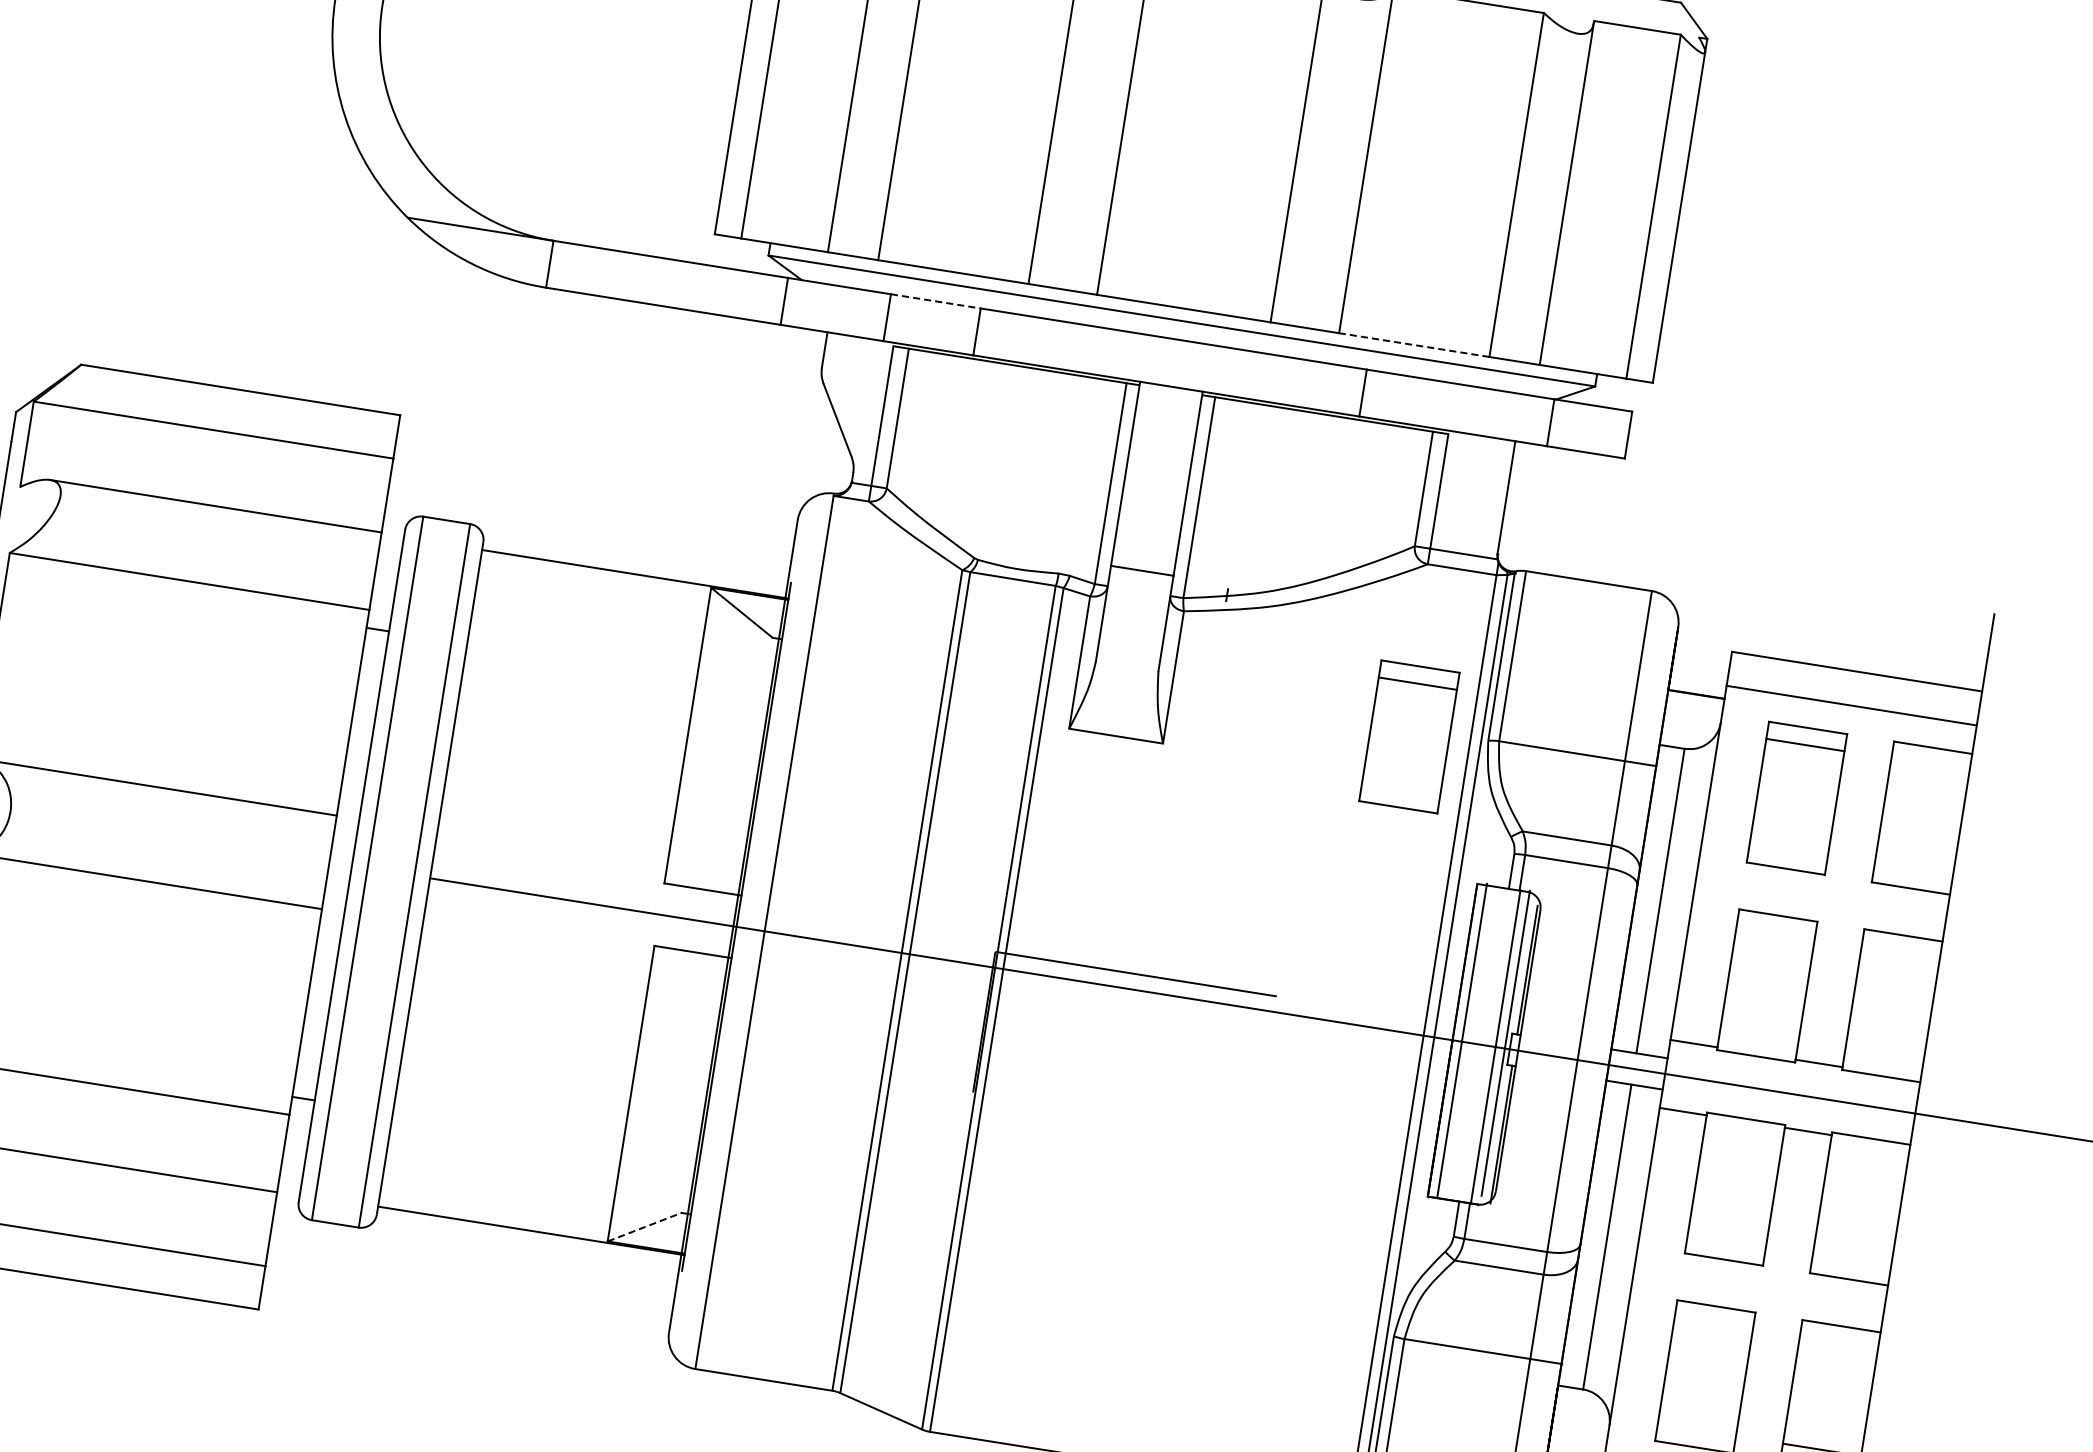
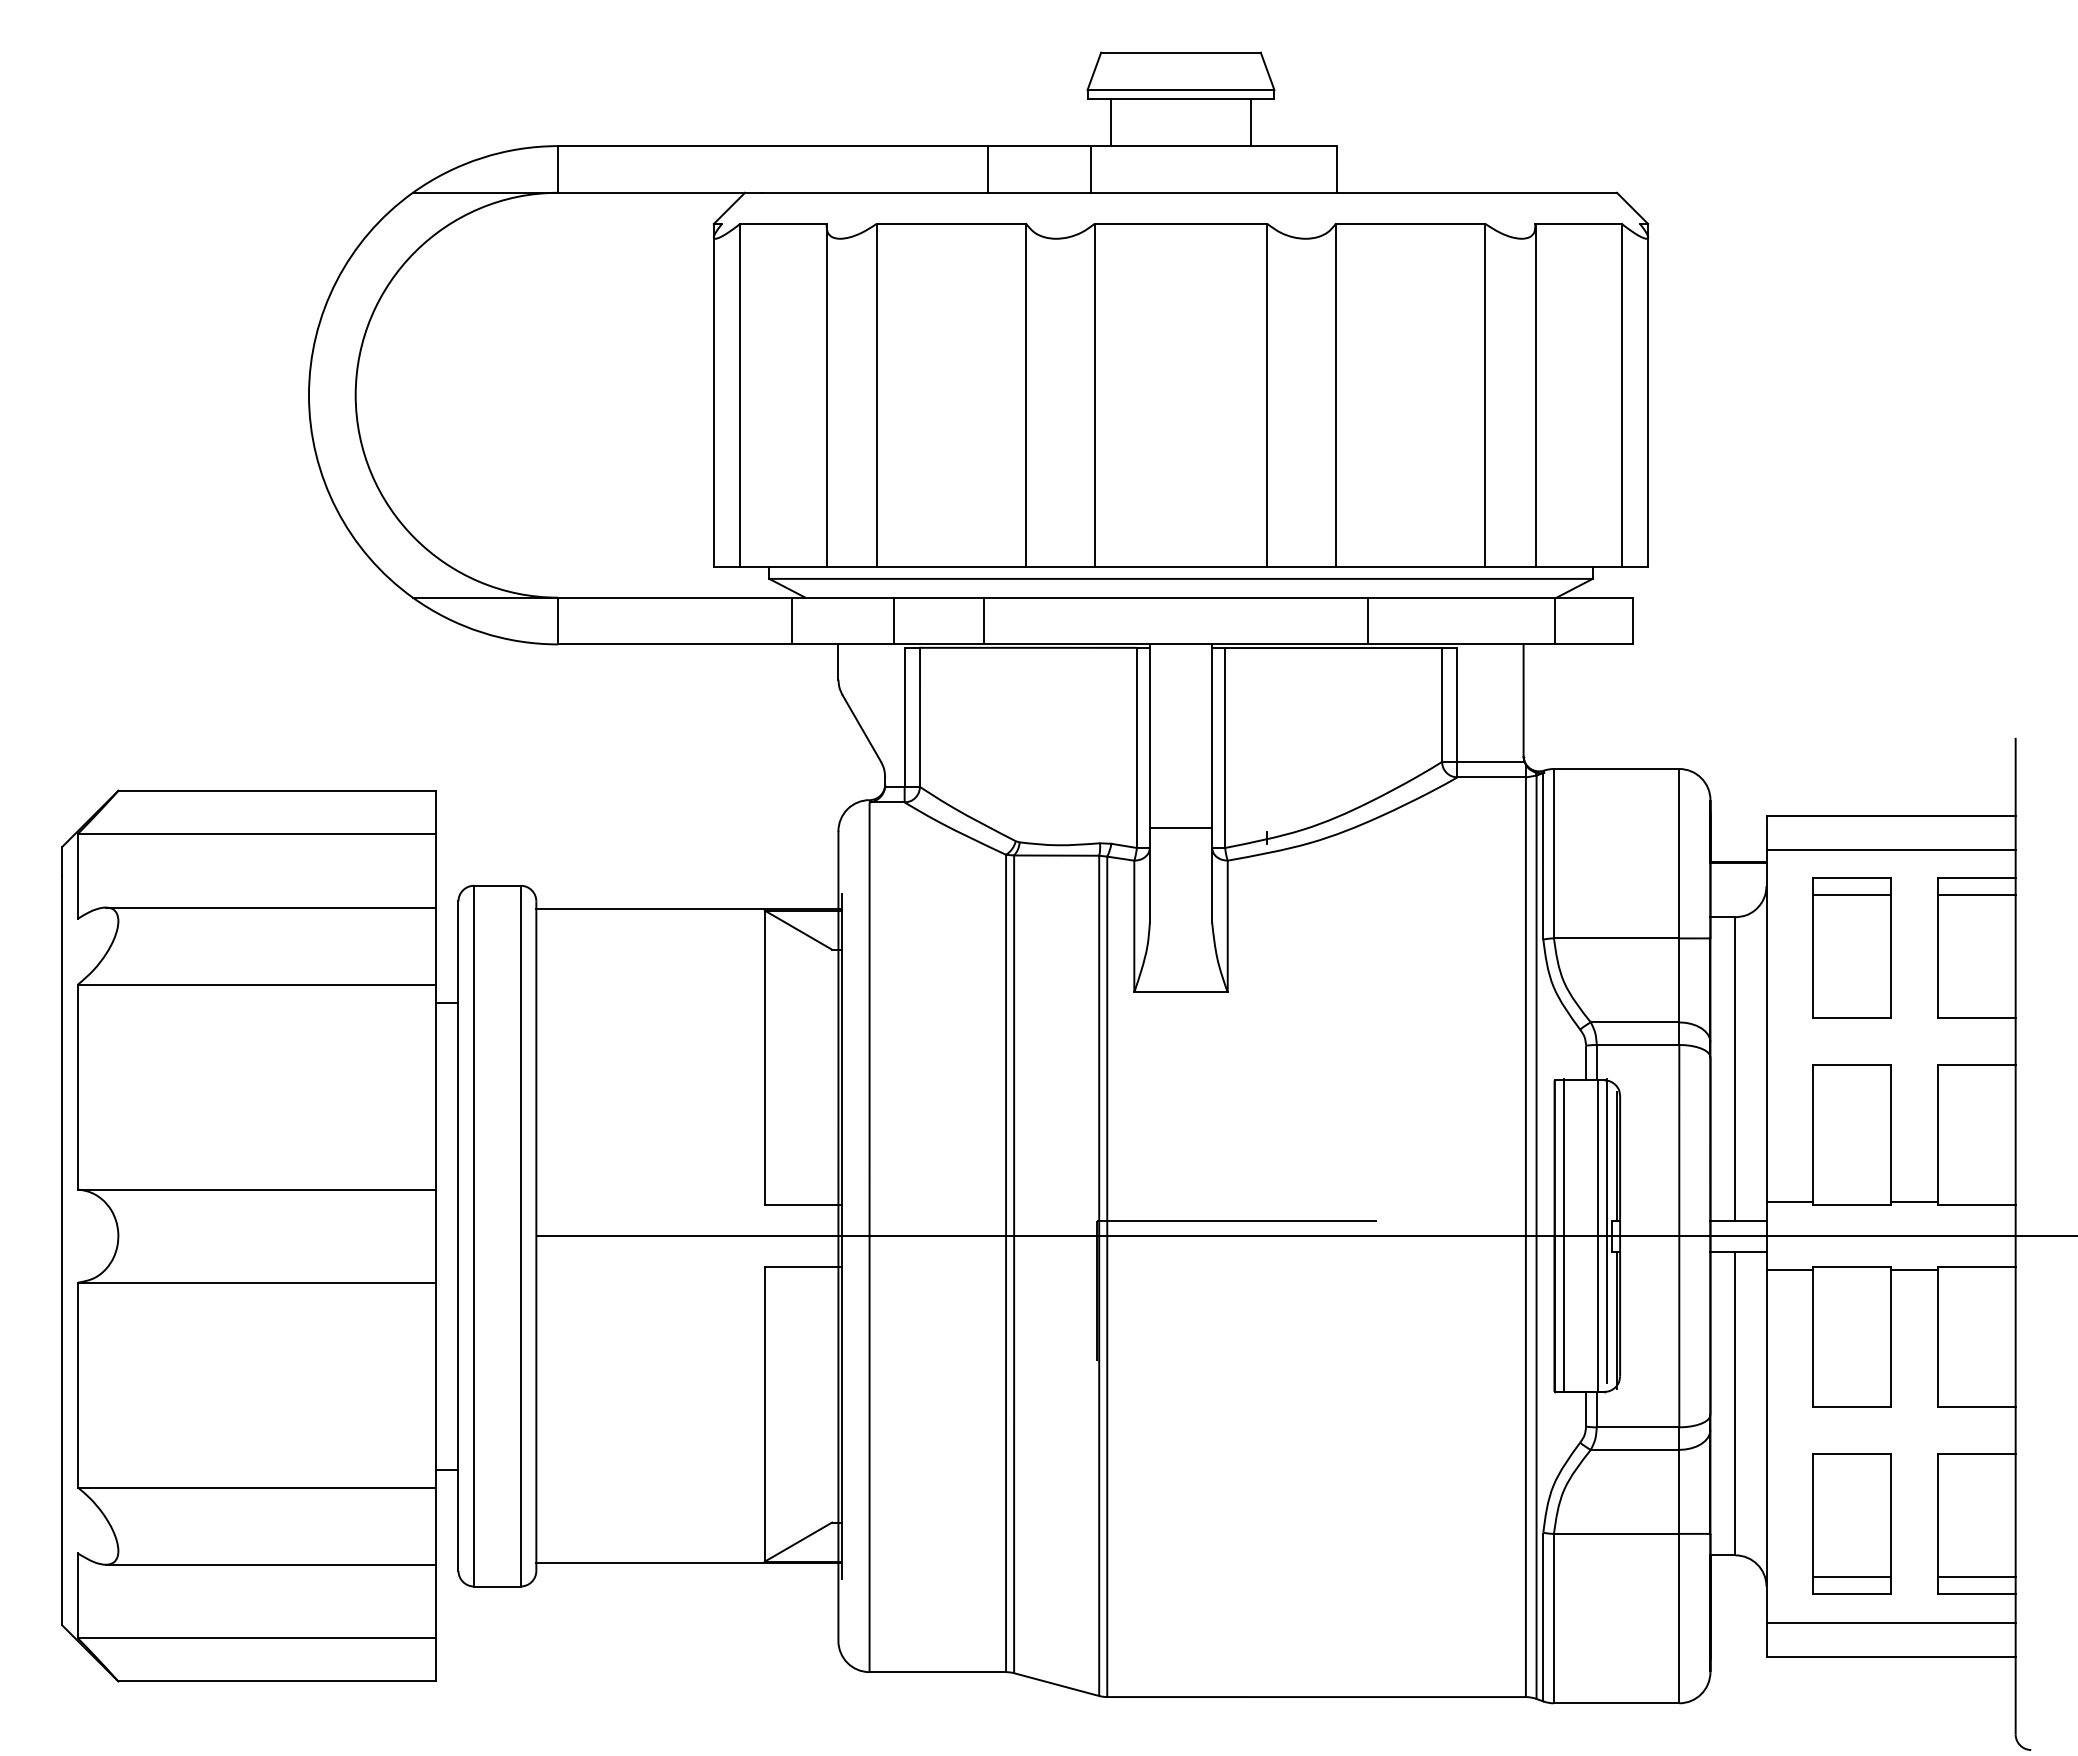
line: (935, 301) -> (938, 597), dashed -> solid
line: (1414, 345) -> (1410, 566), dashed -> solid
part: (1408, 736) -> (1465, 947), removed
line: (1930, 764) -> (1976, 894), added
line: (644, 1227) -> (798, 1542), dashed -> solid
line: (1697, 1430) -> (1852, 1577), added

